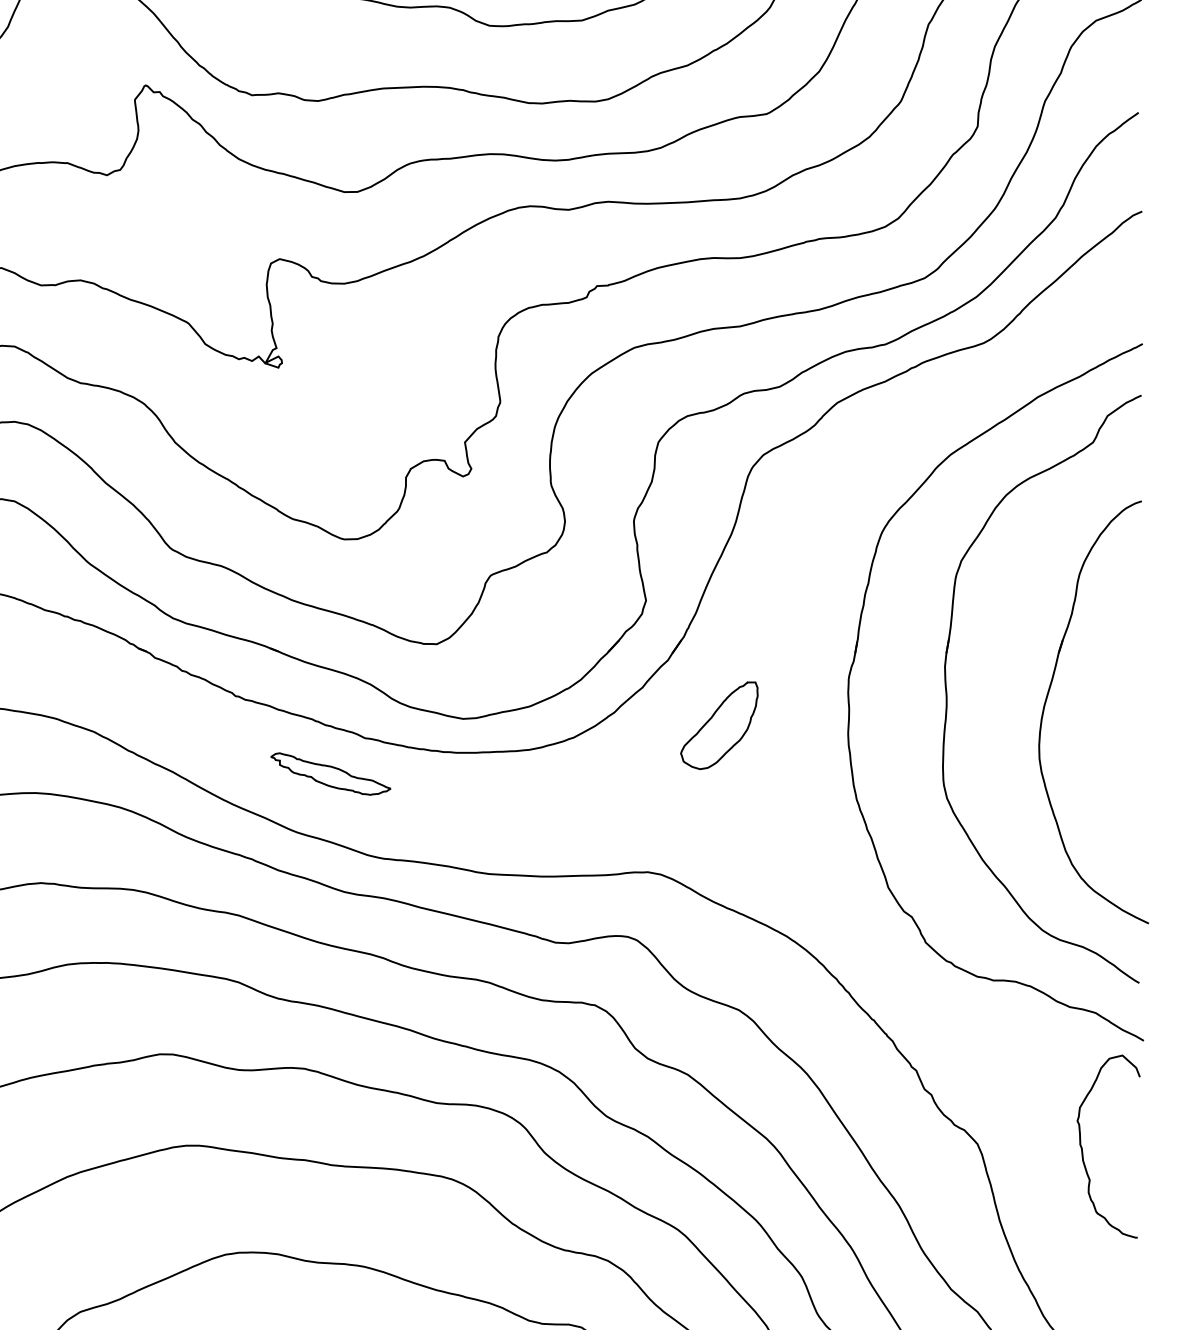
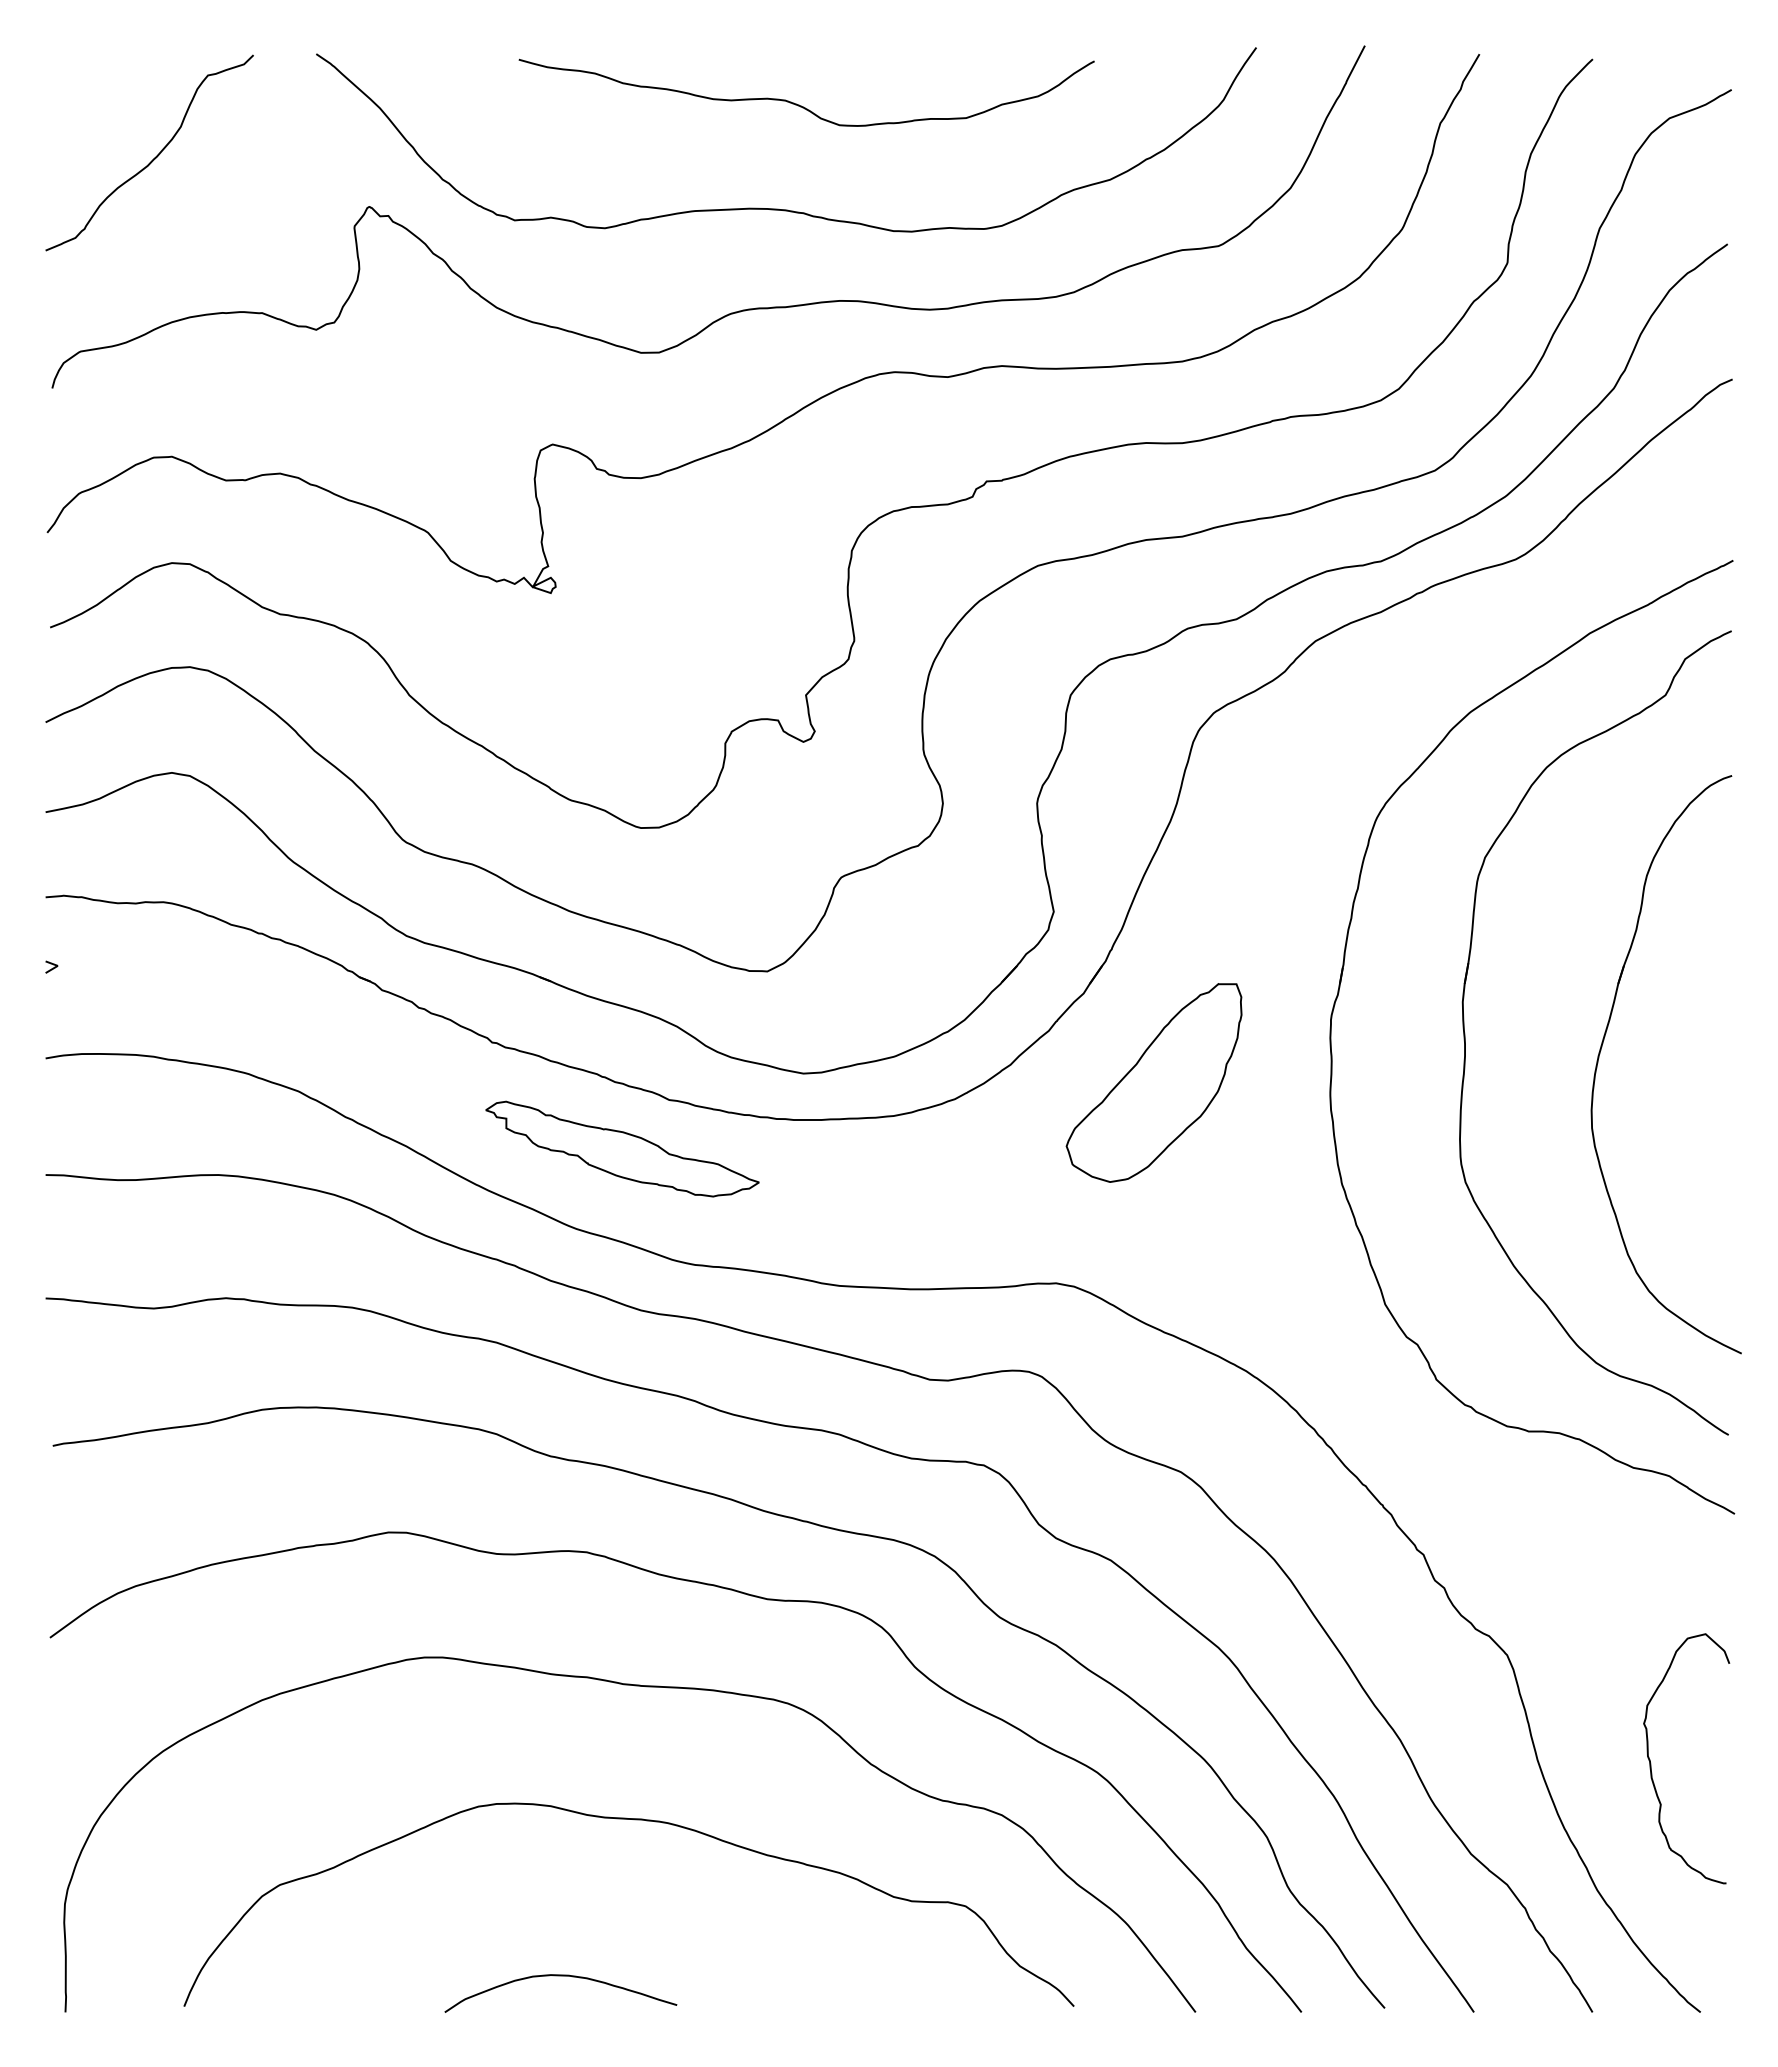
part: (718, 725) -> (1153, 1082), size x1.67
part: (330, 773) -> (622, 1148), size x1.67
curve: (1082, 1150) -> (1651, 1763), moved

